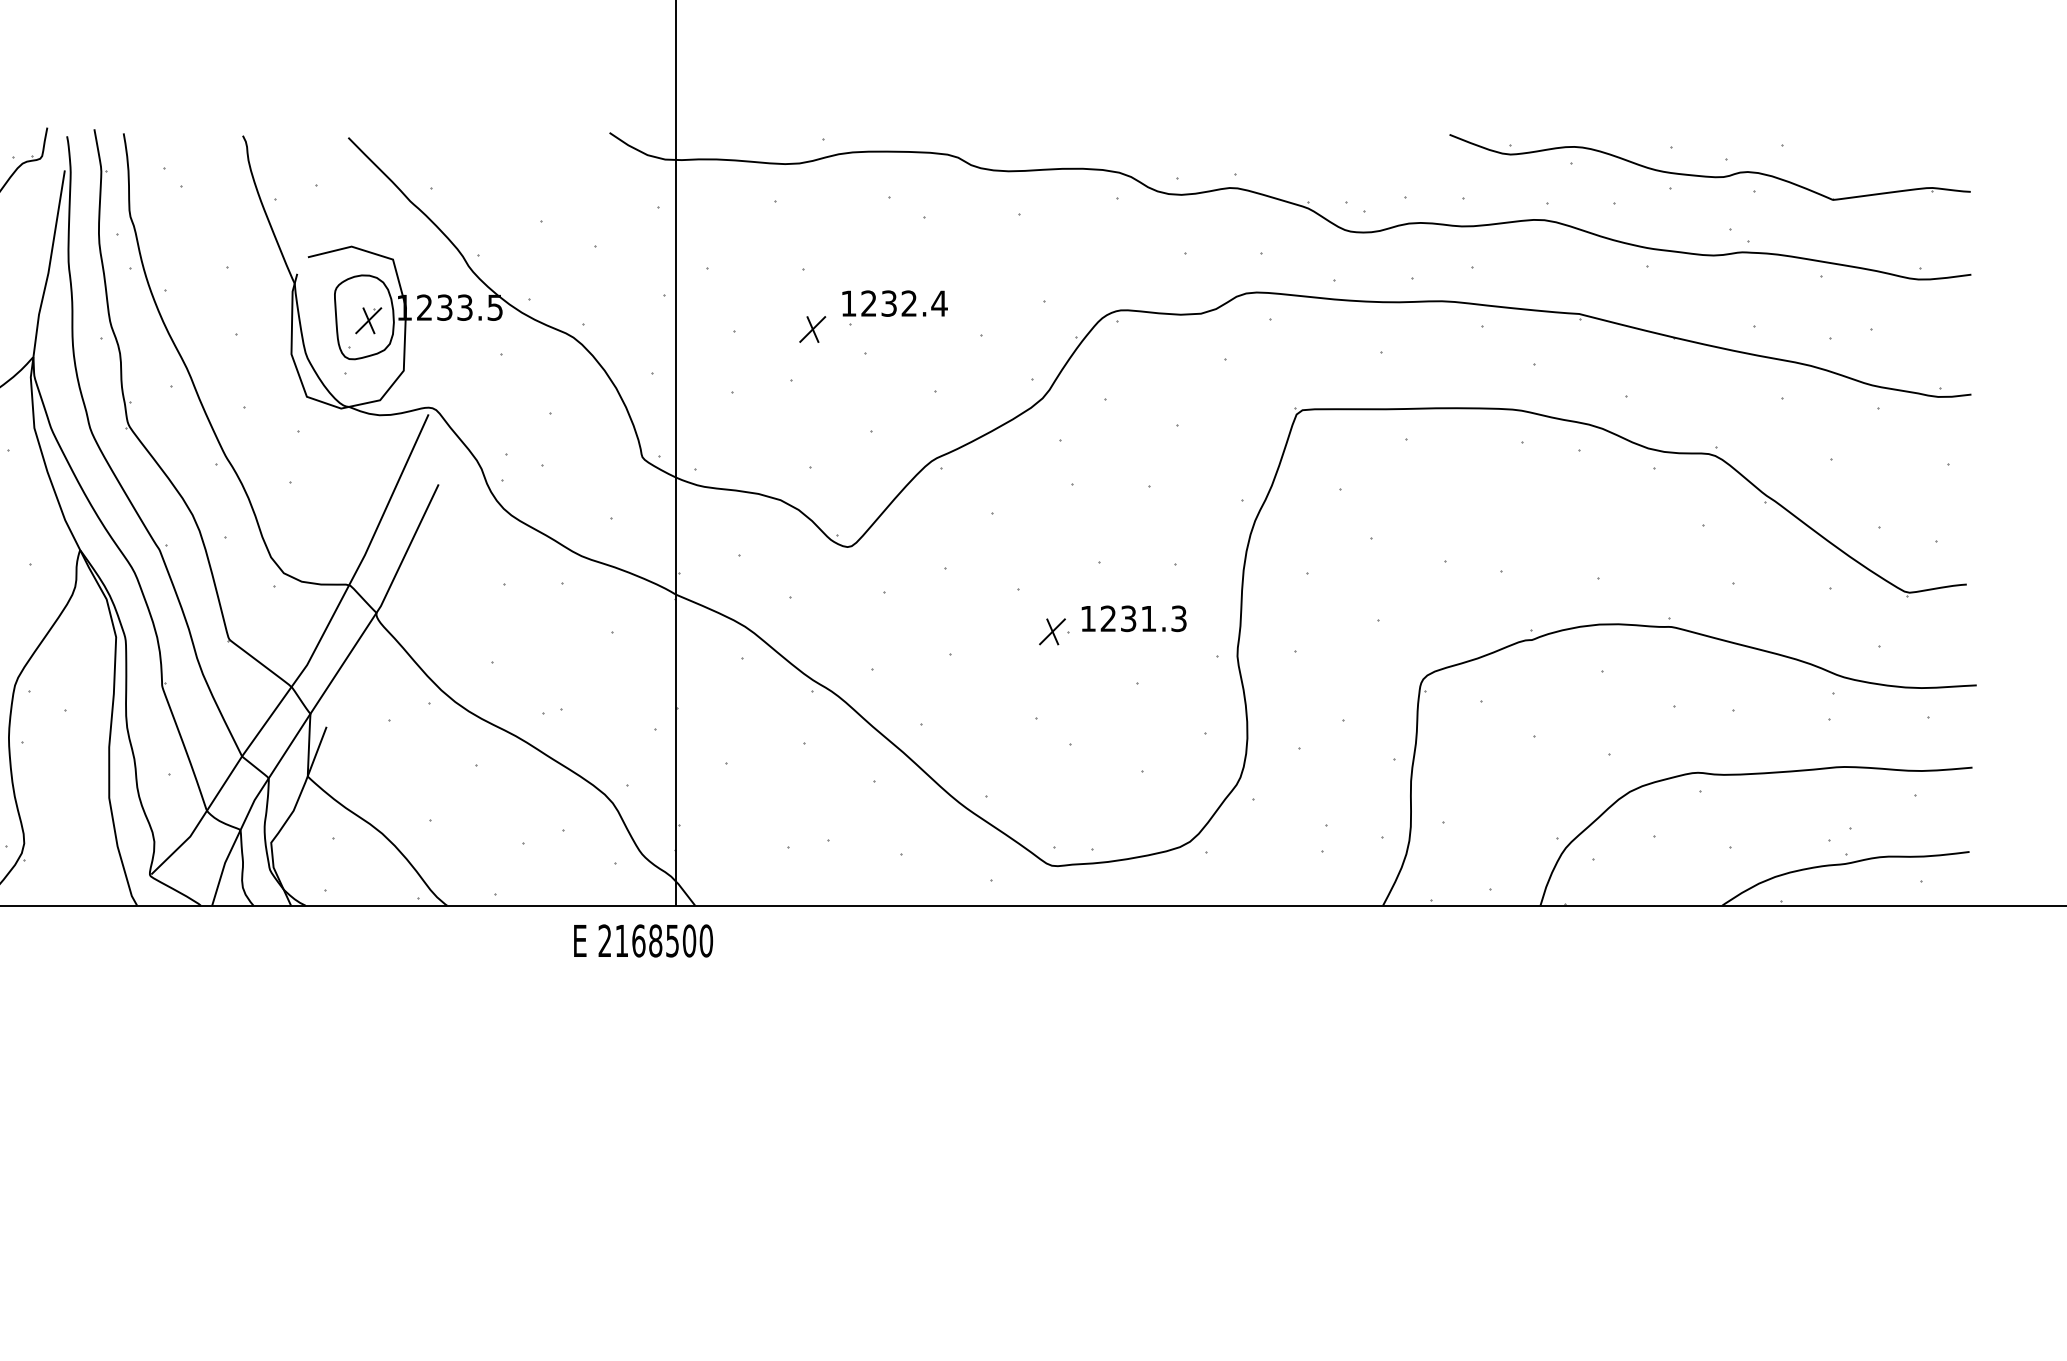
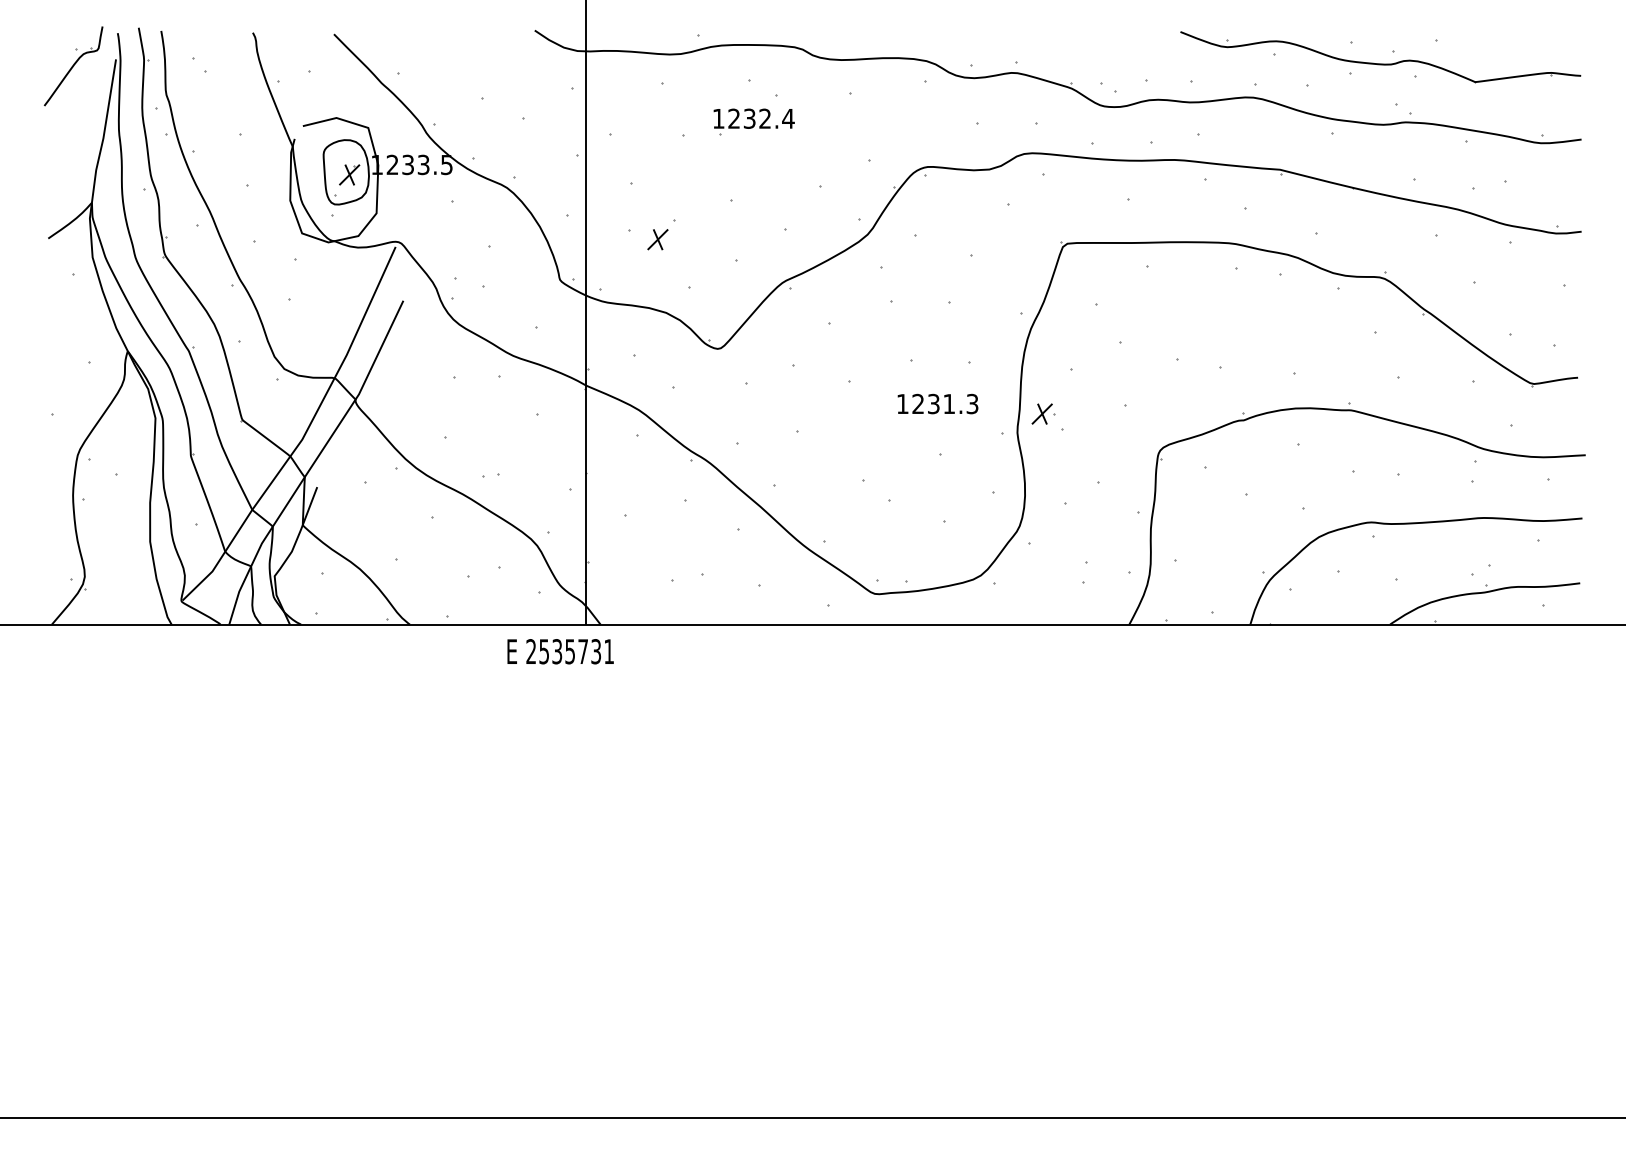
part: (894, 307) -> (753, 121), moved
part: (812, 329) -> (657, 239), moved
part: (1054, 631) -> (1043, 413), moved
text: (663, 940) -> (576, 651), 2168500 -> 2535731

